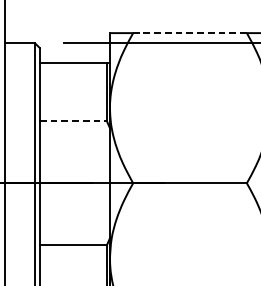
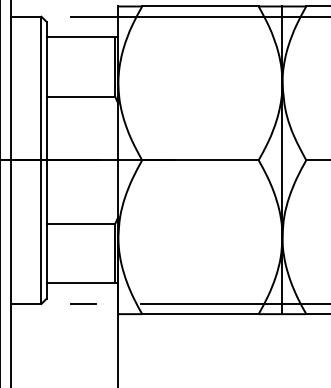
line: (189, 33) -> (199, 6), dashed -> solid
line: (73, 120) -> (81, 96), dashed -> solid

